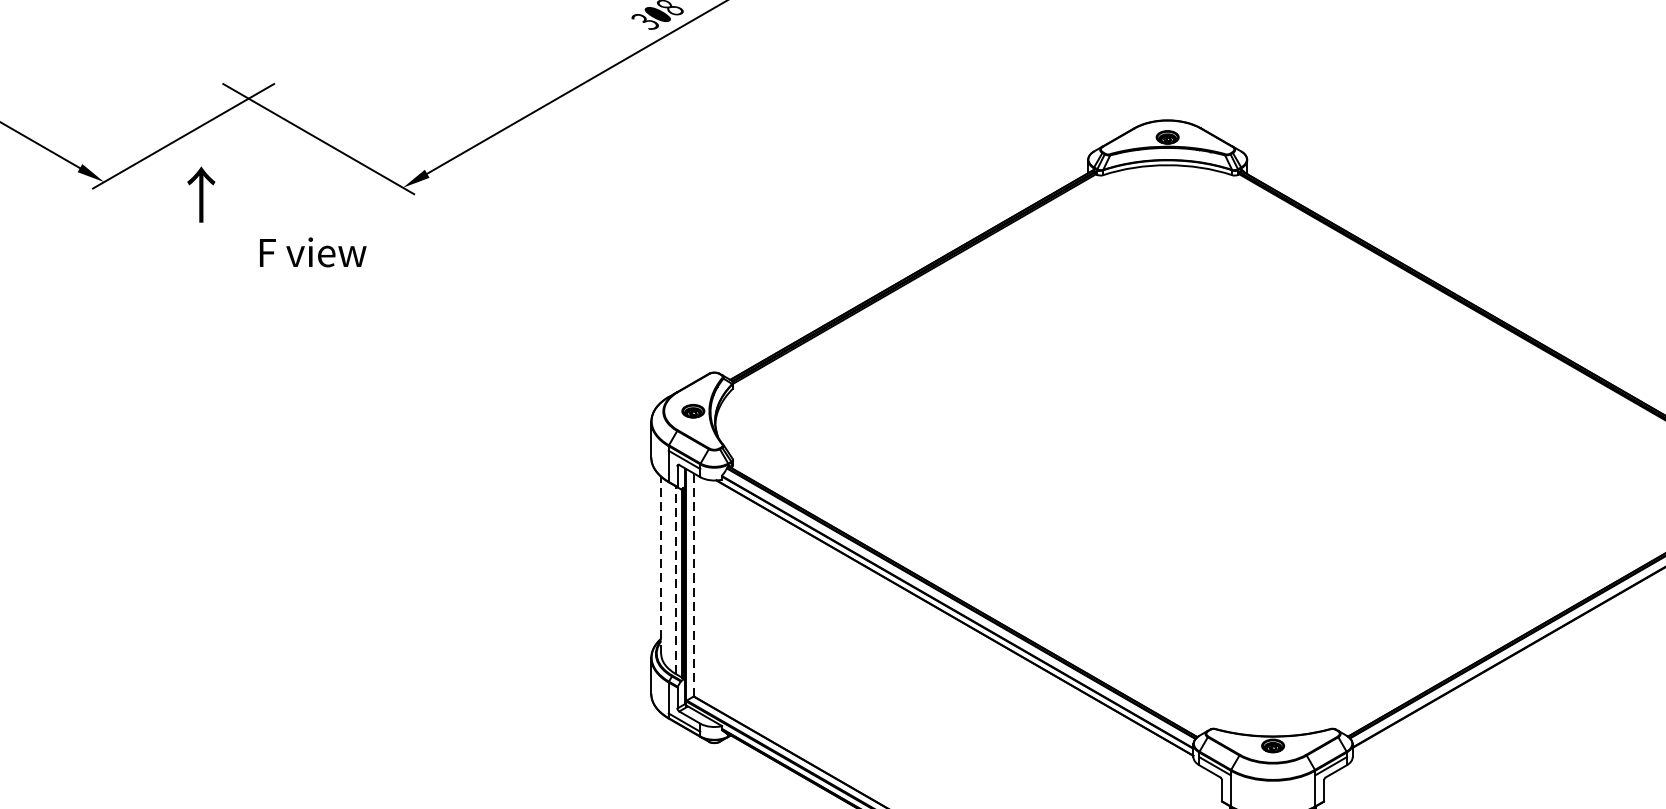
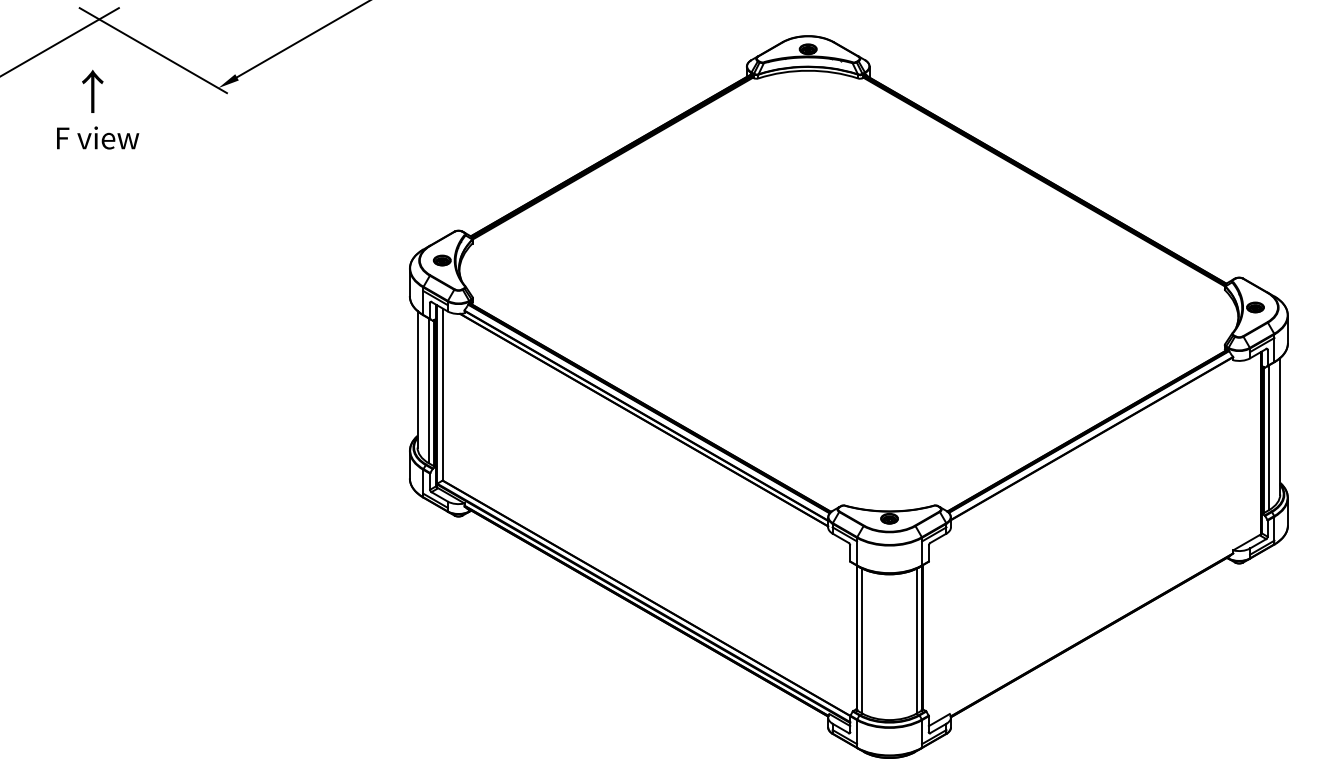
text: (200, 193) -> (92, 90), moved
text: (313, 251) -> (98, 137), moved
line: (661, 564) -> (417, 378), dashed -> solid
line: (675, 579) -> (428, 390), dashed -> solid
line: (694, 584) -> (443, 394), dashed -> solid

